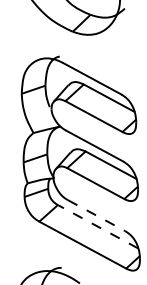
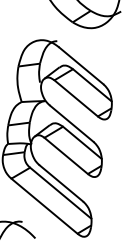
line: (97, 215) -> (62, 183), dashed -> solid
line: (98, 226) -> (61, 193), dashed -> solid

